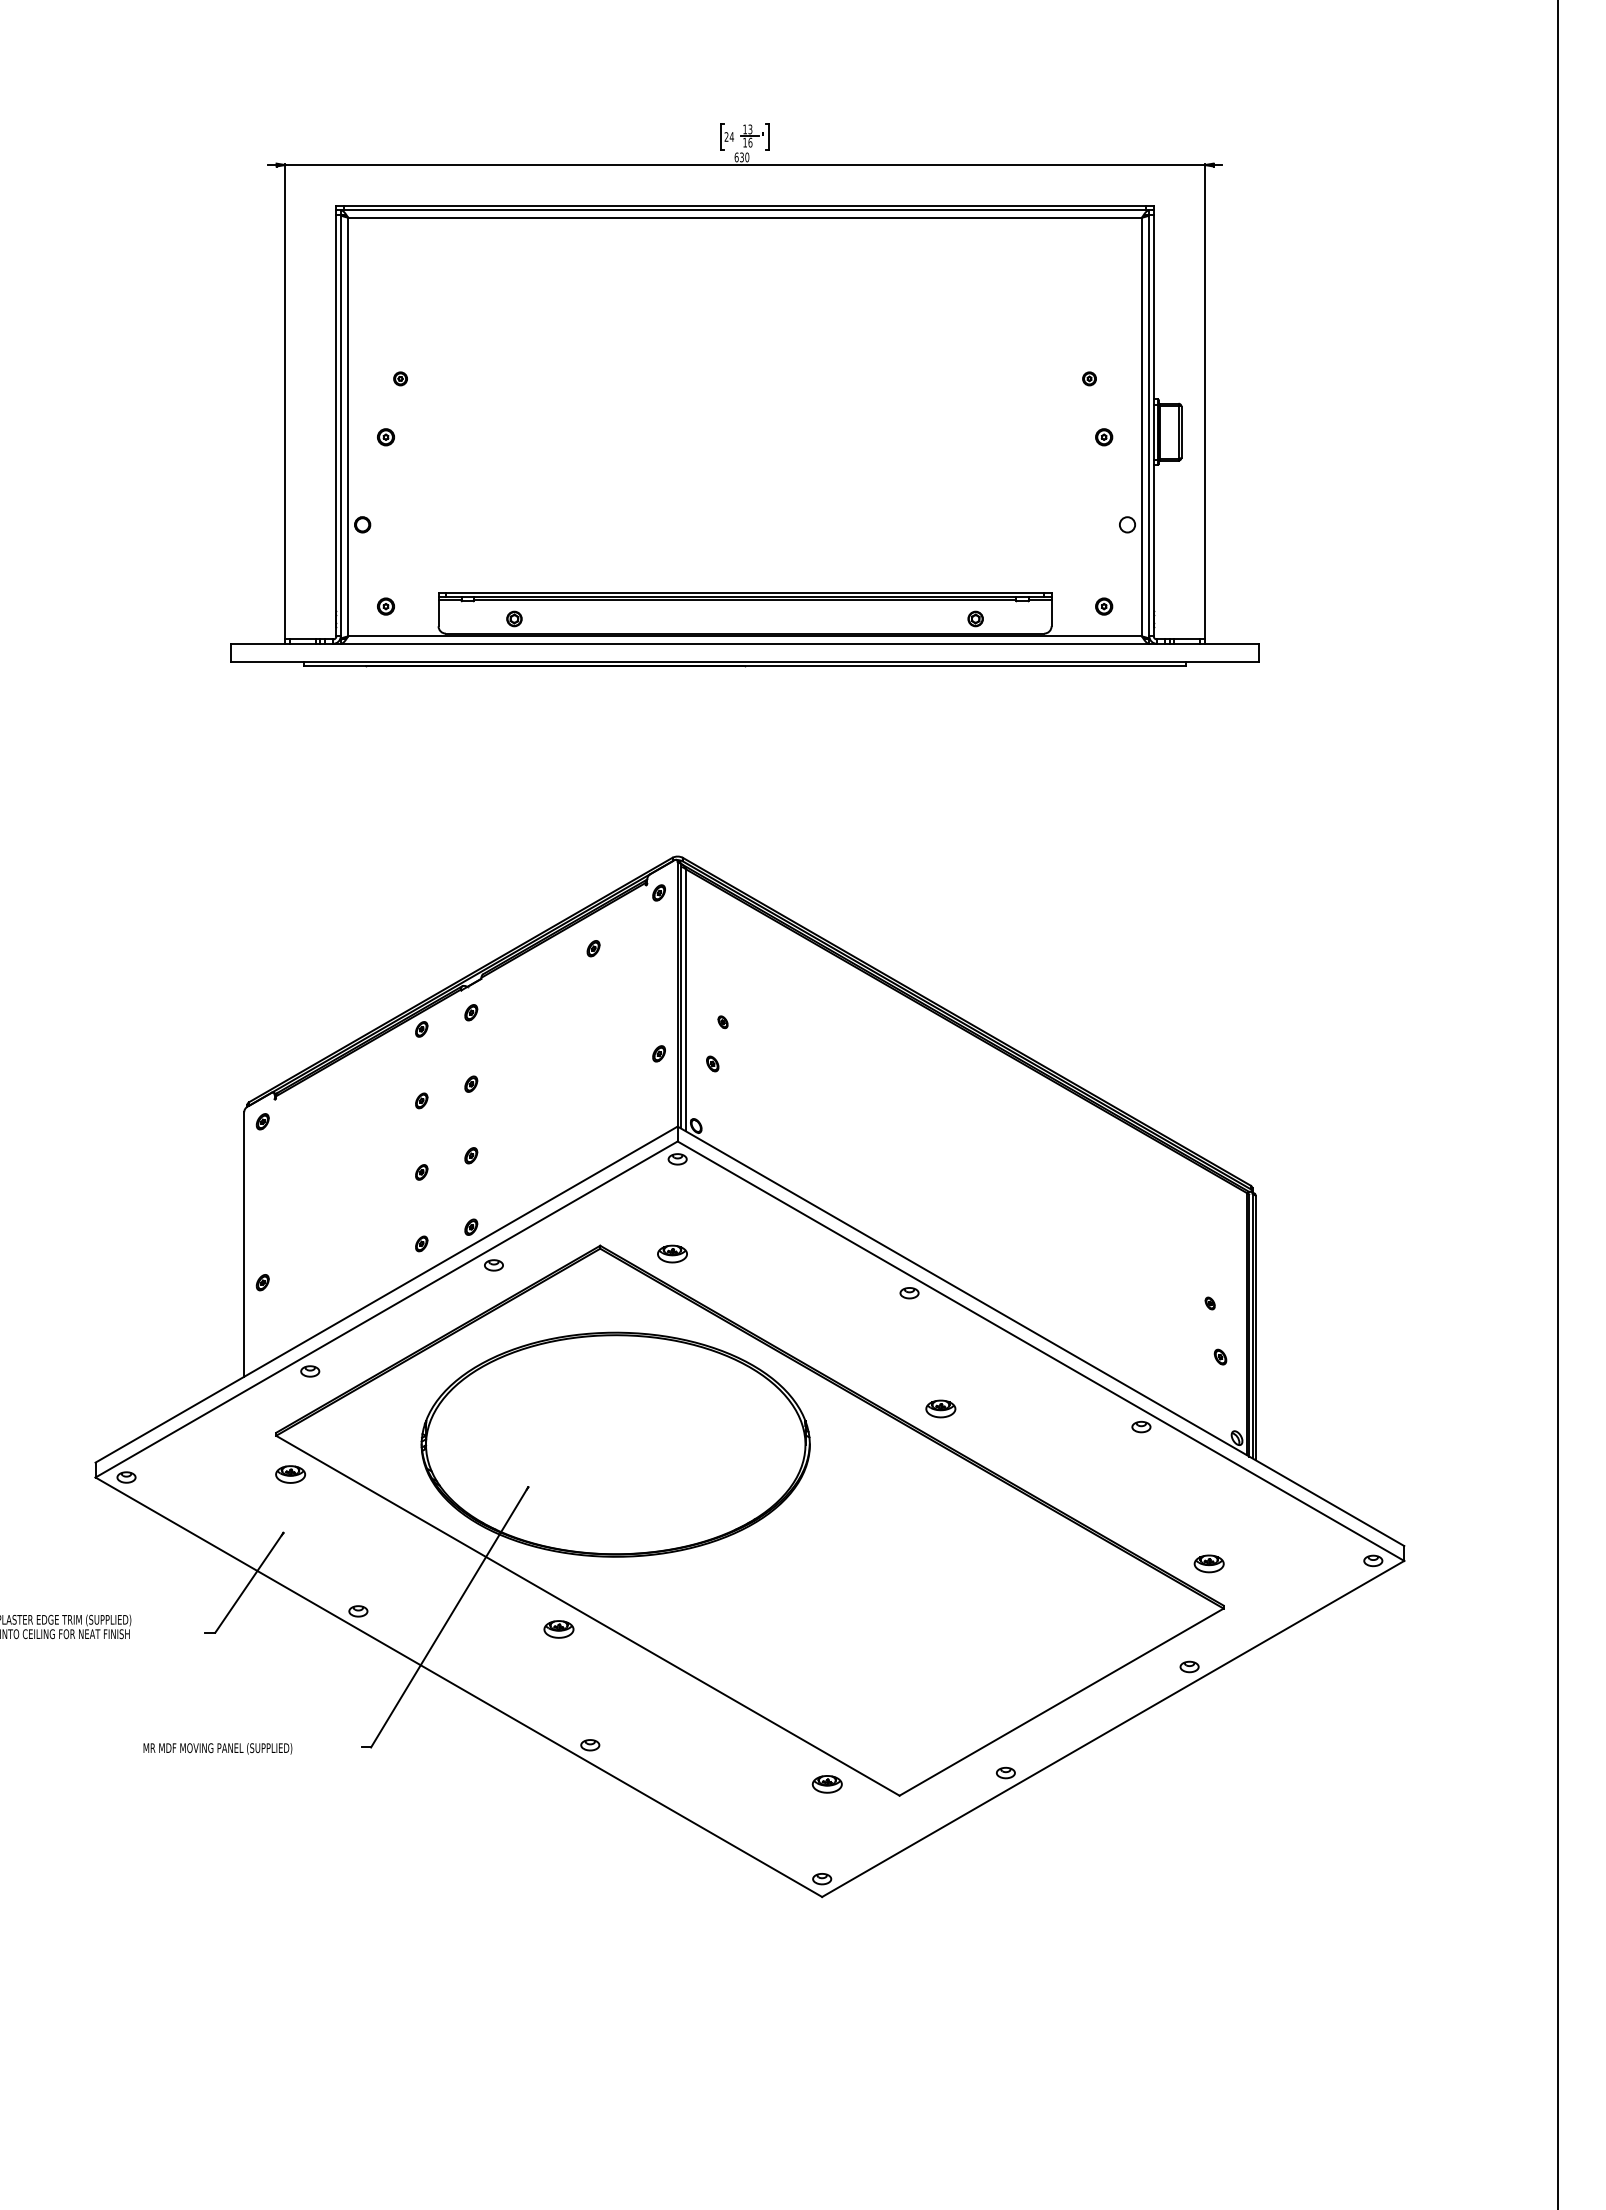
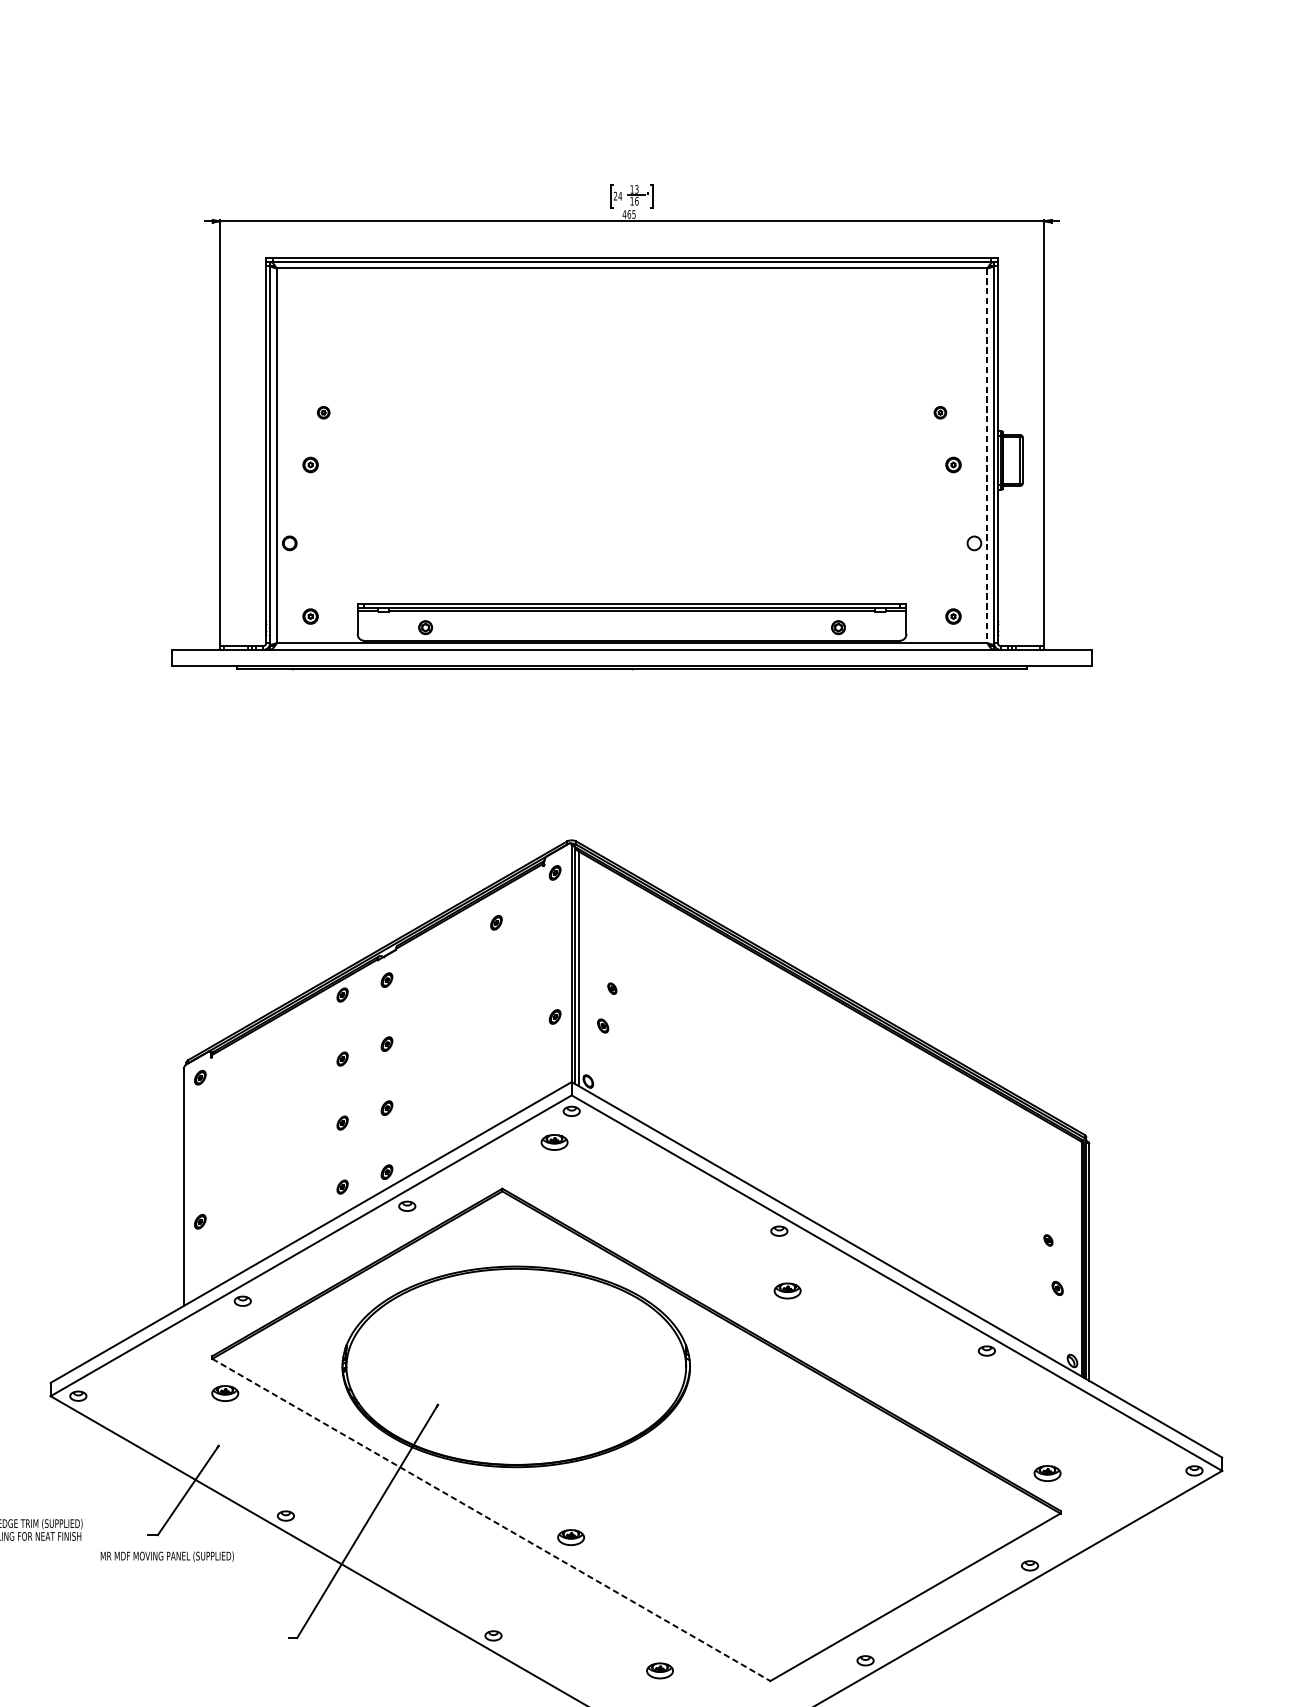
text: (741, 157) -> (628, 214), 630 -> 465
line: (1141, 427) -> (986, 456), solid -> dashed
part: (672, 1253) -> (554, 1141), moved
part: (940, 1408) -> (787, 1290), moved
line: (587, 1615) -> (491, 1519), solid -> dashed
part: (558, 1629) -> (570, 1537), moved
text: (217, 1748) -> (166, 1556), moved
part: (826, 1784) -> (659, 1671), moved

